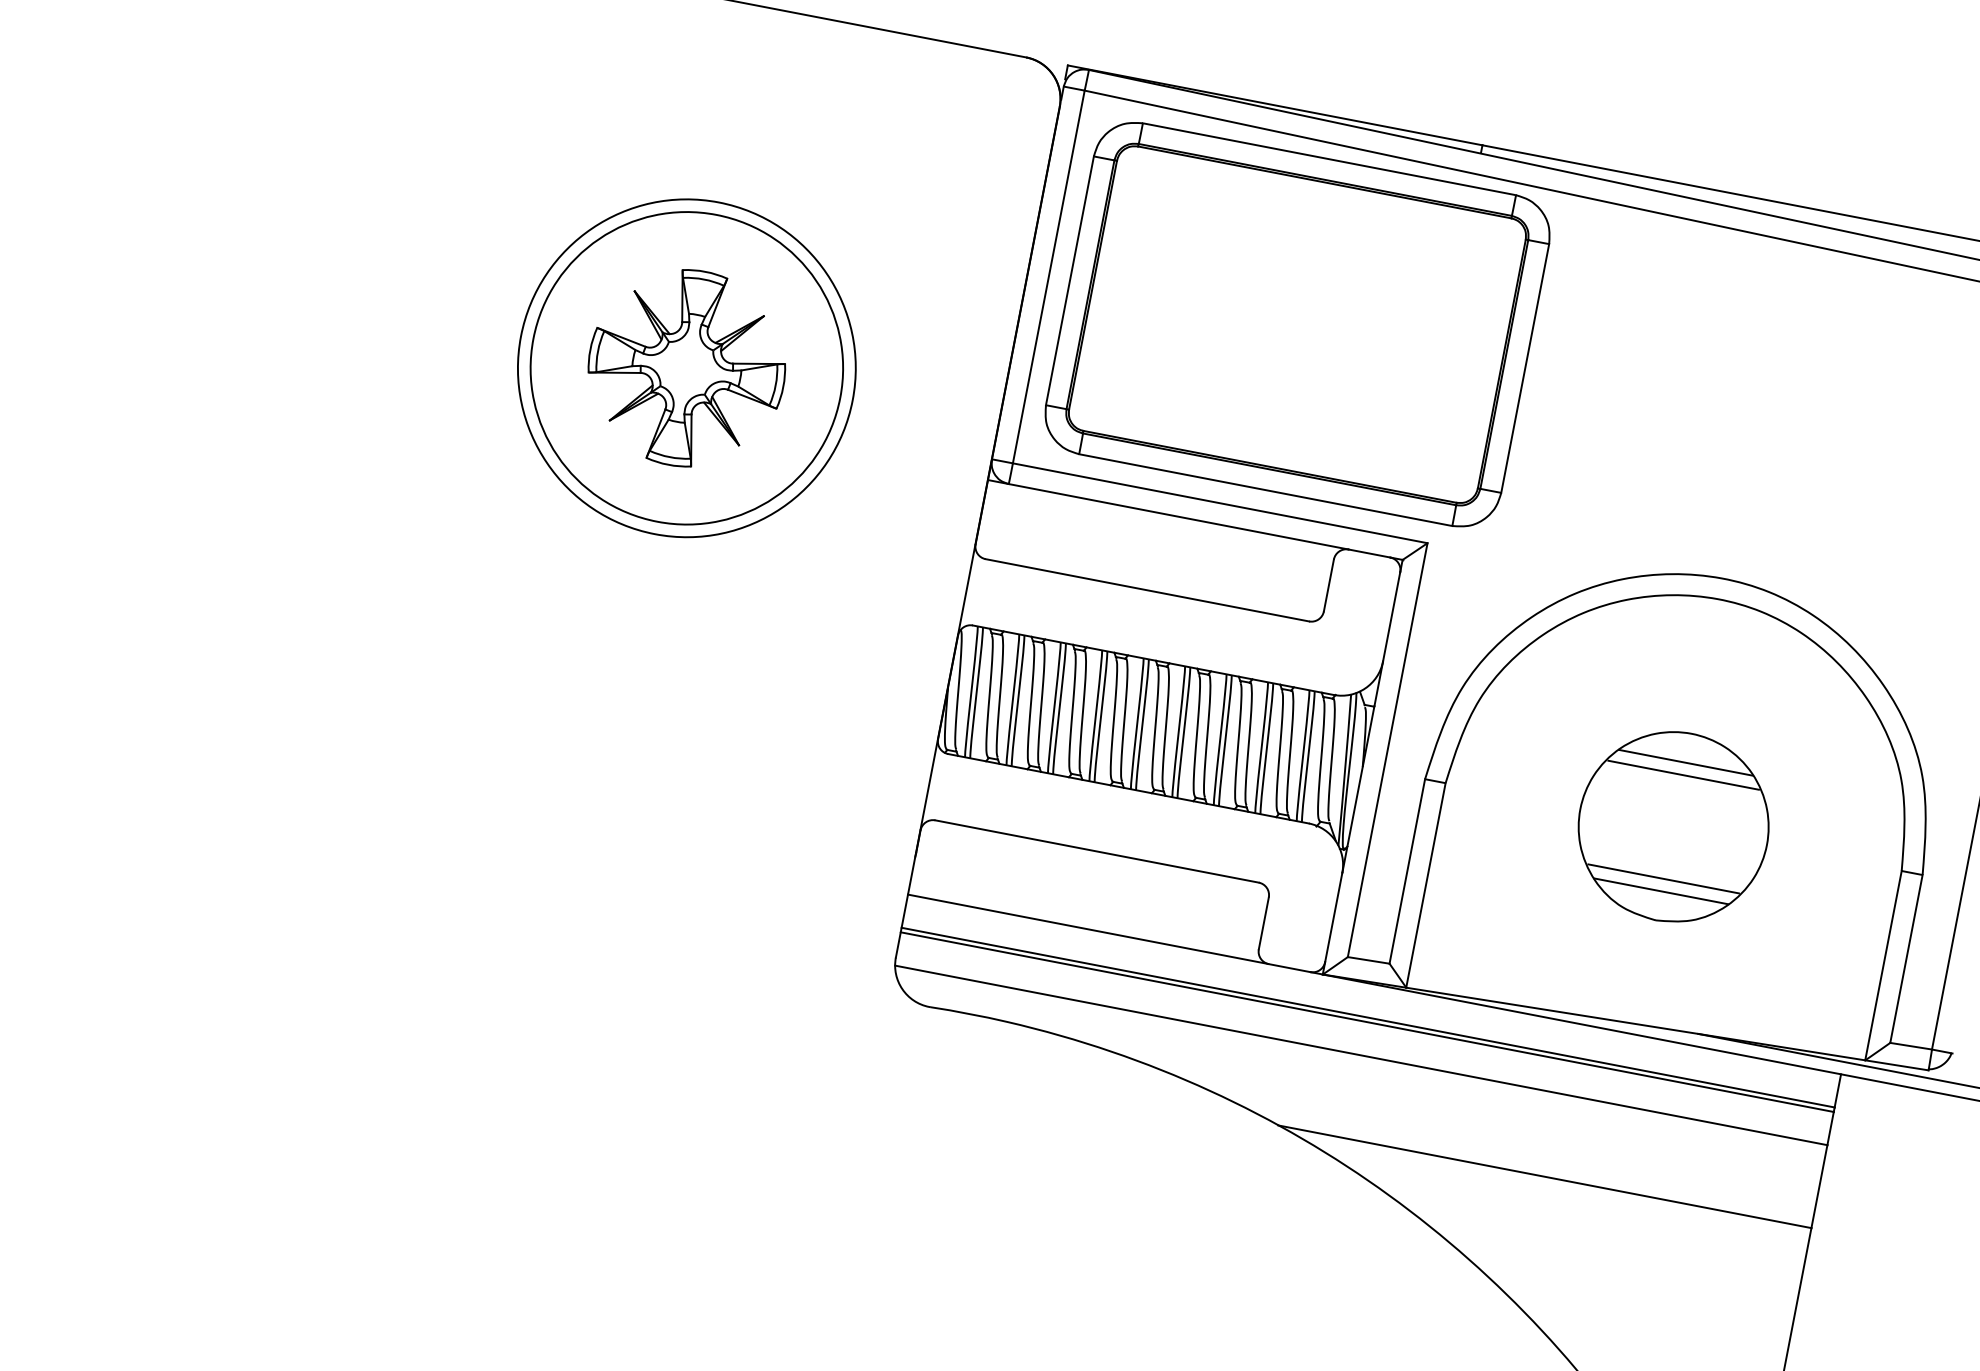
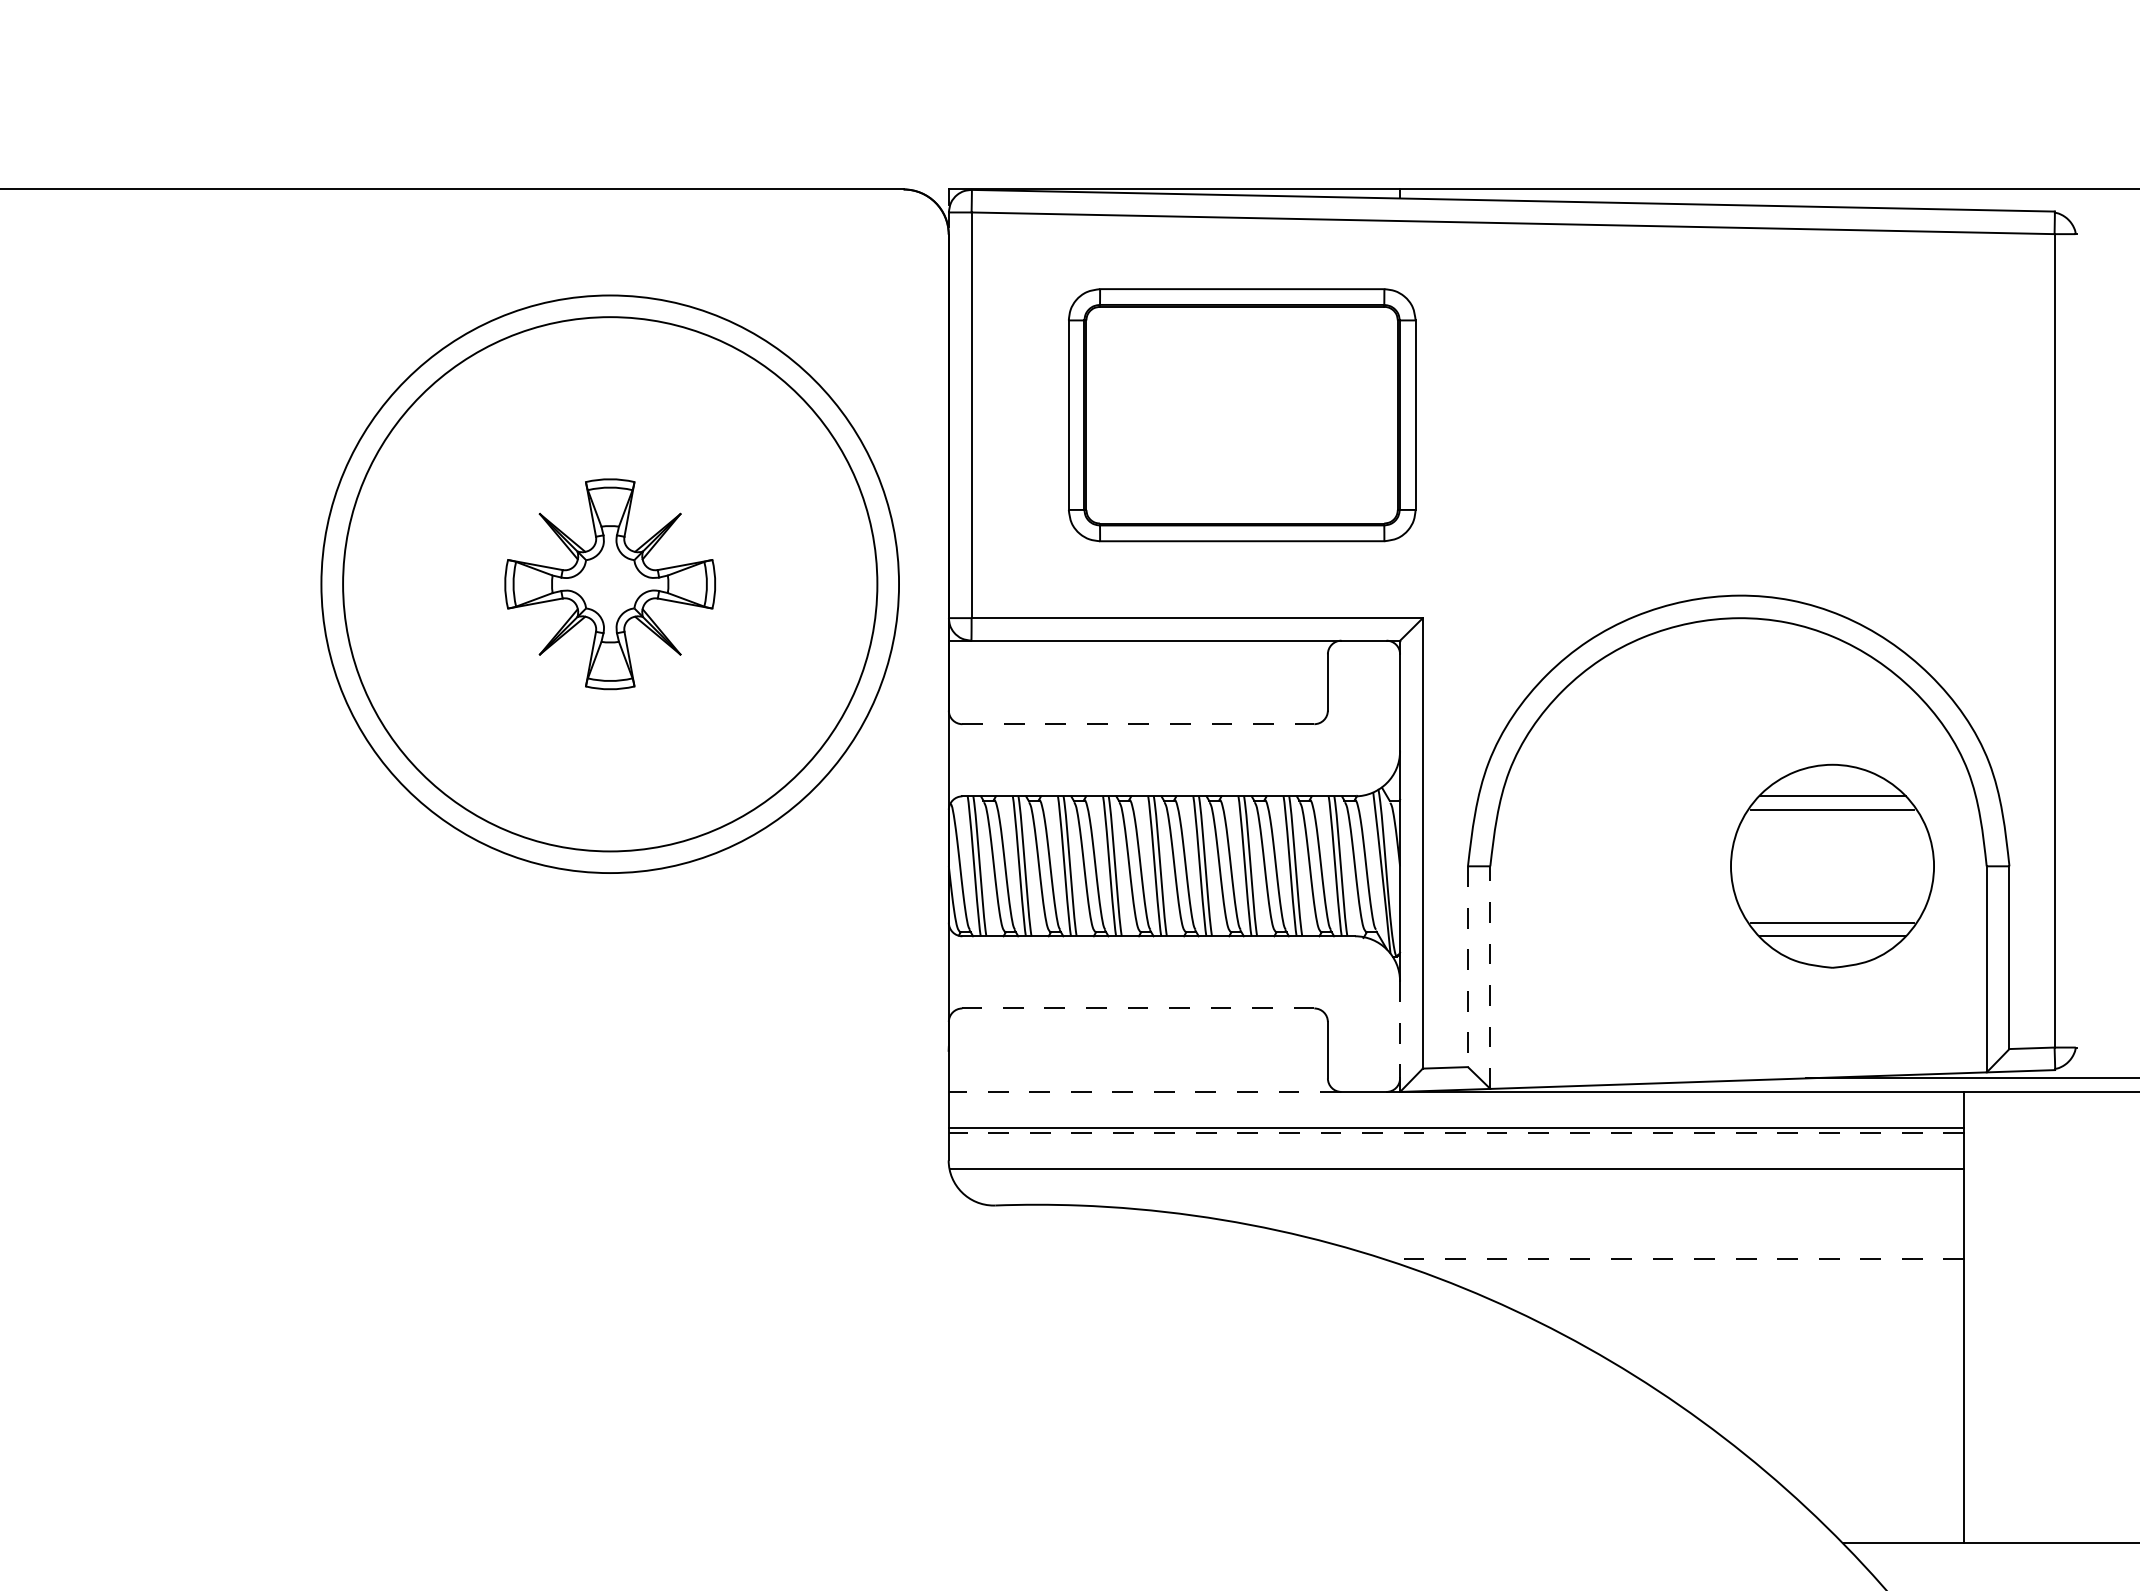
part: (1296, 324) -> (1241, 415), size x0.7
circle: (686, 367) -> (609, 583), size x1.6
circle: (687, 368) -> (610, 584), size x1.6
line: (1147, 590) -> (1138, 724), solid -> dashed
part: (1673, 826) -> (1832, 865), moved
line: (1097, 851) -> (1138, 1008), solid -> dashed
line: (1406, 872) -> (1467, 967), solid -> dashed
line: (1426, 885) -> (1490, 977), solid -> dashed
line: (1334, 917) -> (1400, 1029), solid -> dashed
line: (1088, 928) -> (1144, 1091), solid -> dashed
line: (1367, 1021) -> (1456, 1132), solid -> dashed
line: (1544, 1176) -> (1673, 1259), solid -> dashed

